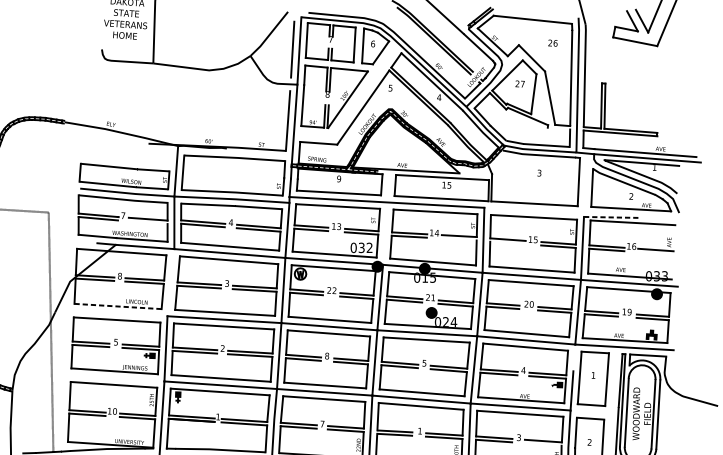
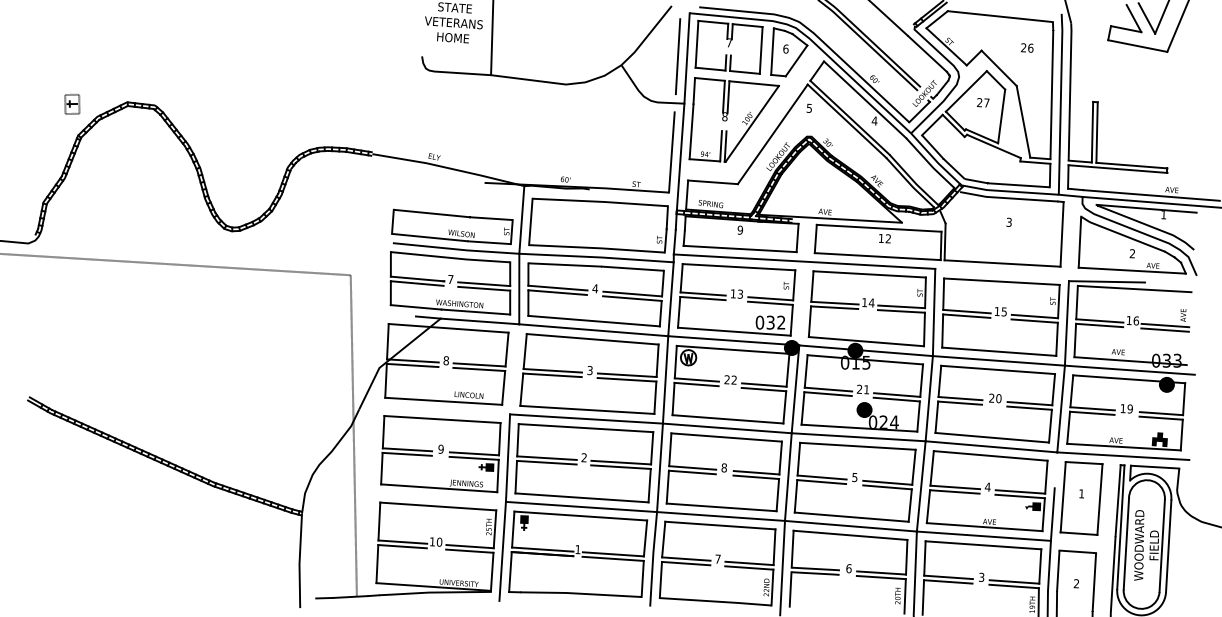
line: (559, 128) -> (1035, 162), added
text: (449, 185) -> (888, 238), 15 -> 12
line: (612, 217) -> (1107, 281), dashed -> solid
line: (148, 222) -> (484, 288), added
line: (458, 239) -> (900, 311), added
line: (507, 242) -> (966, 315), added
line: (655, 252) -> (1164, 329), added
line: (117, 306) -> (443, 401), dashed -> solid
text: (115, 341) -> (440, 448), 5 -> 9
text: (419, 431) -> (848, 568), 1 -> 6
line: (542, 444) -> (1013, 586), added

